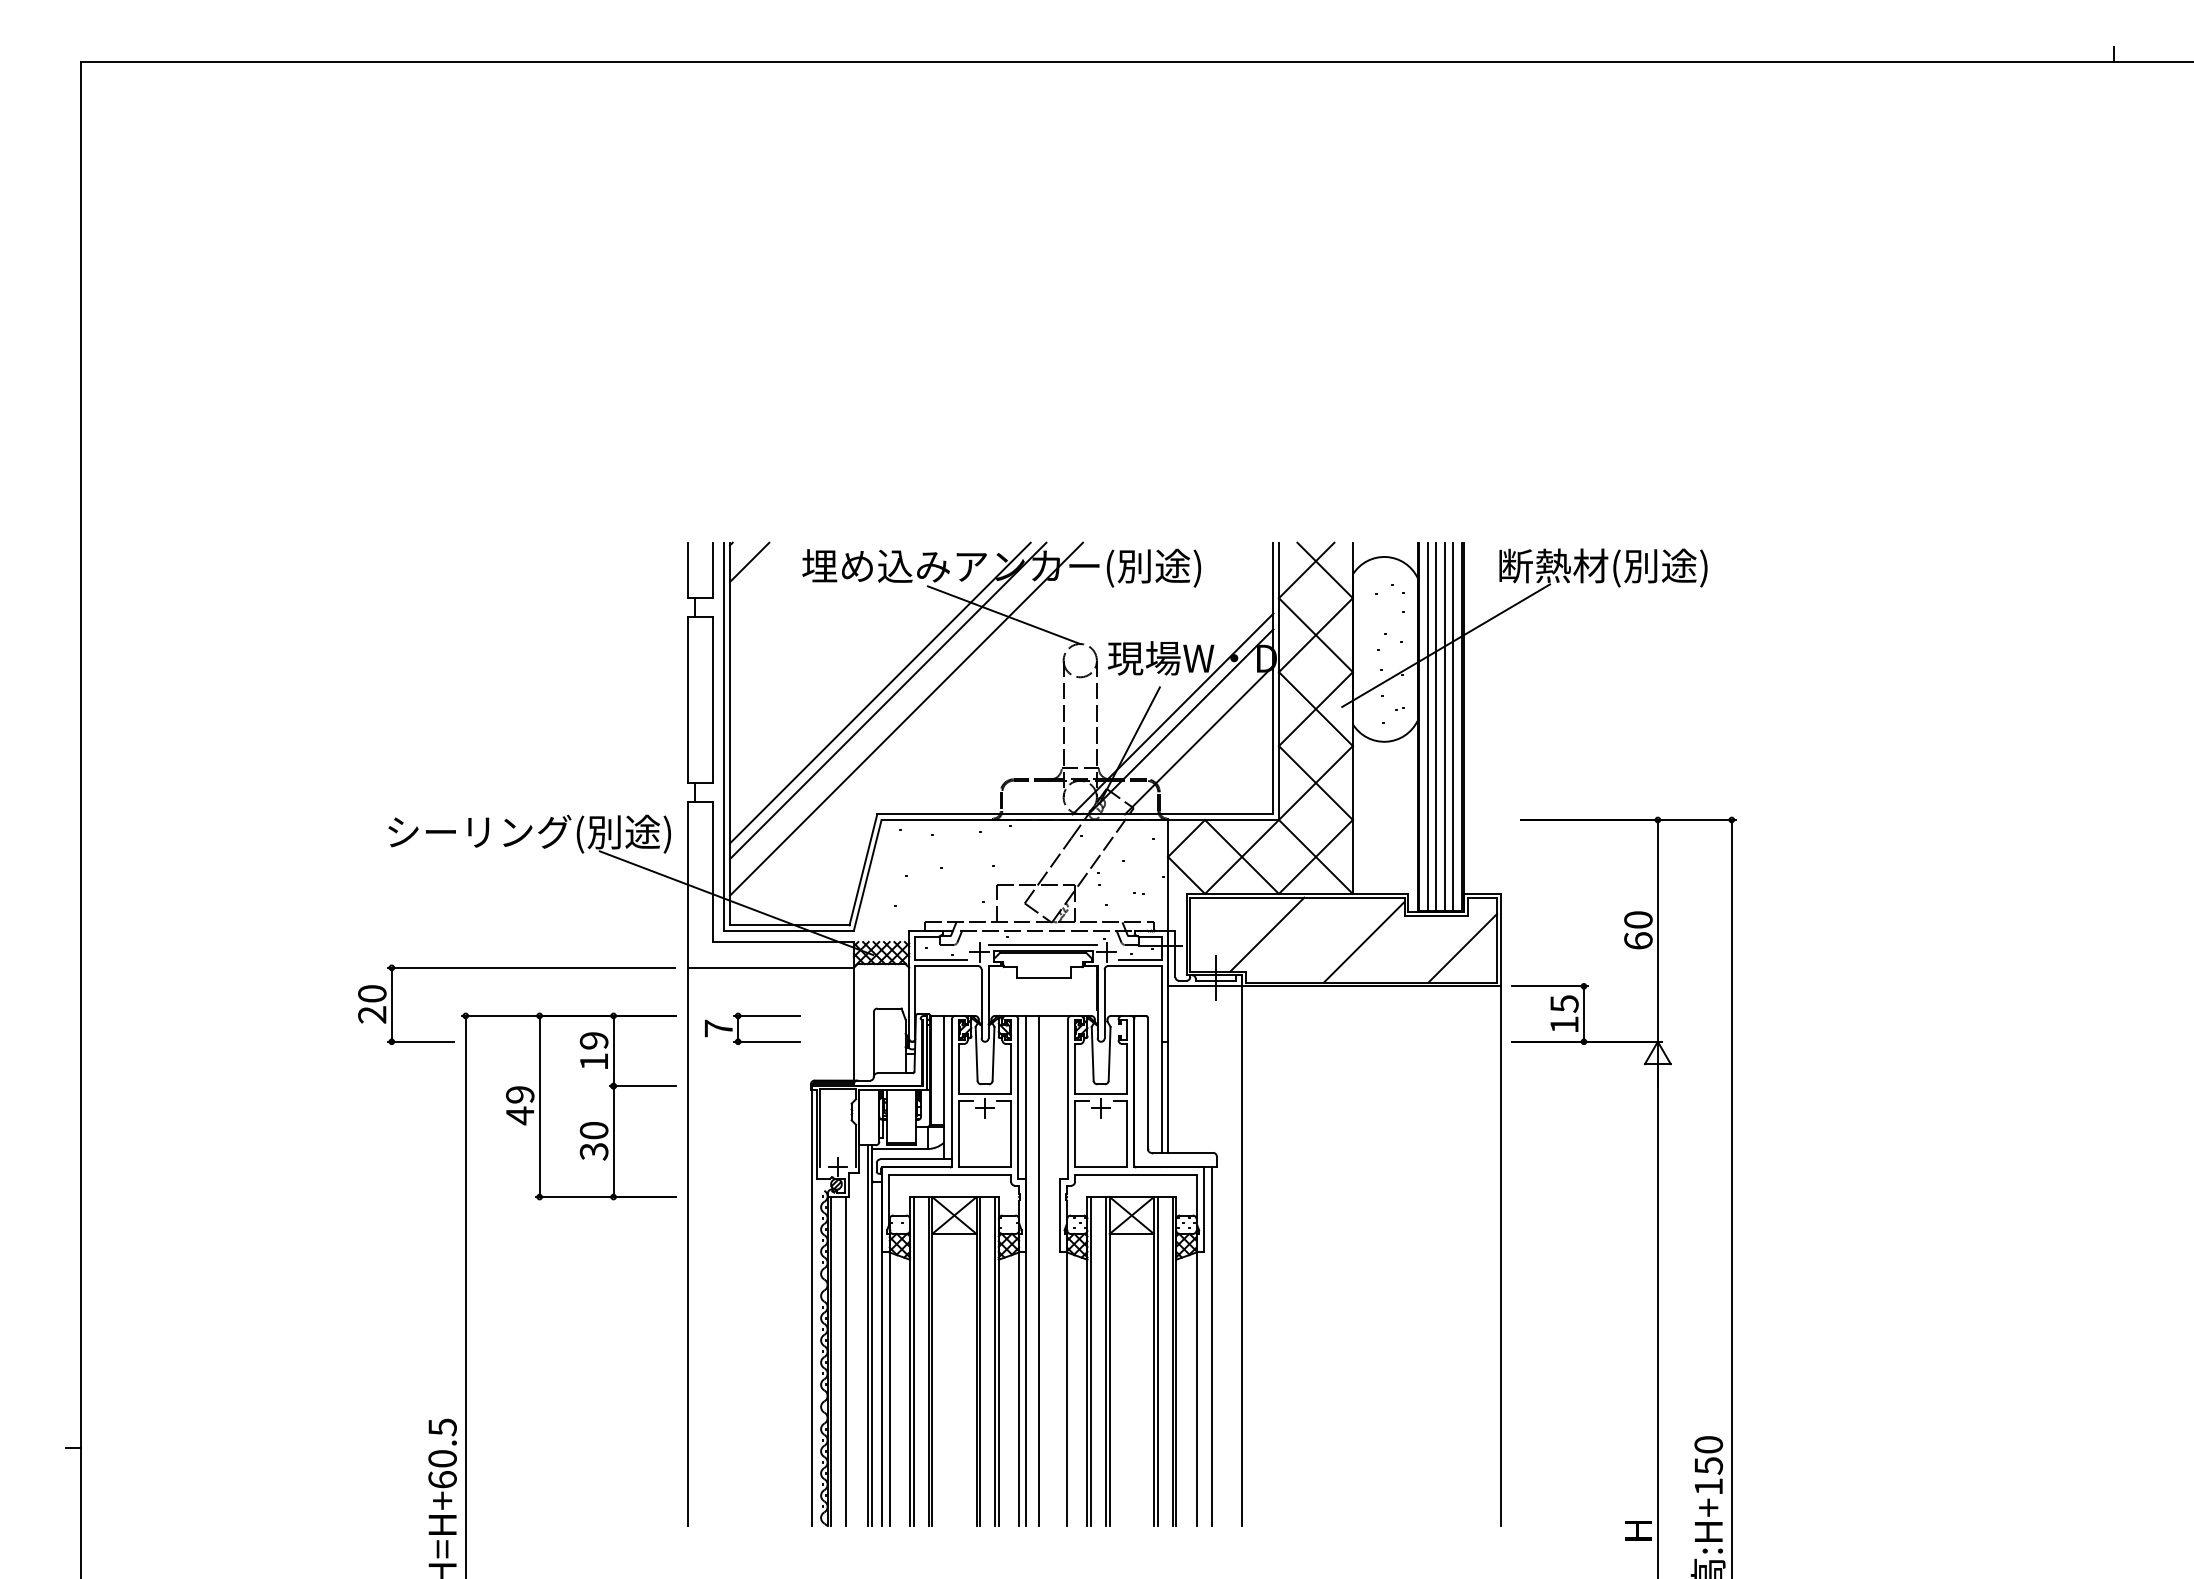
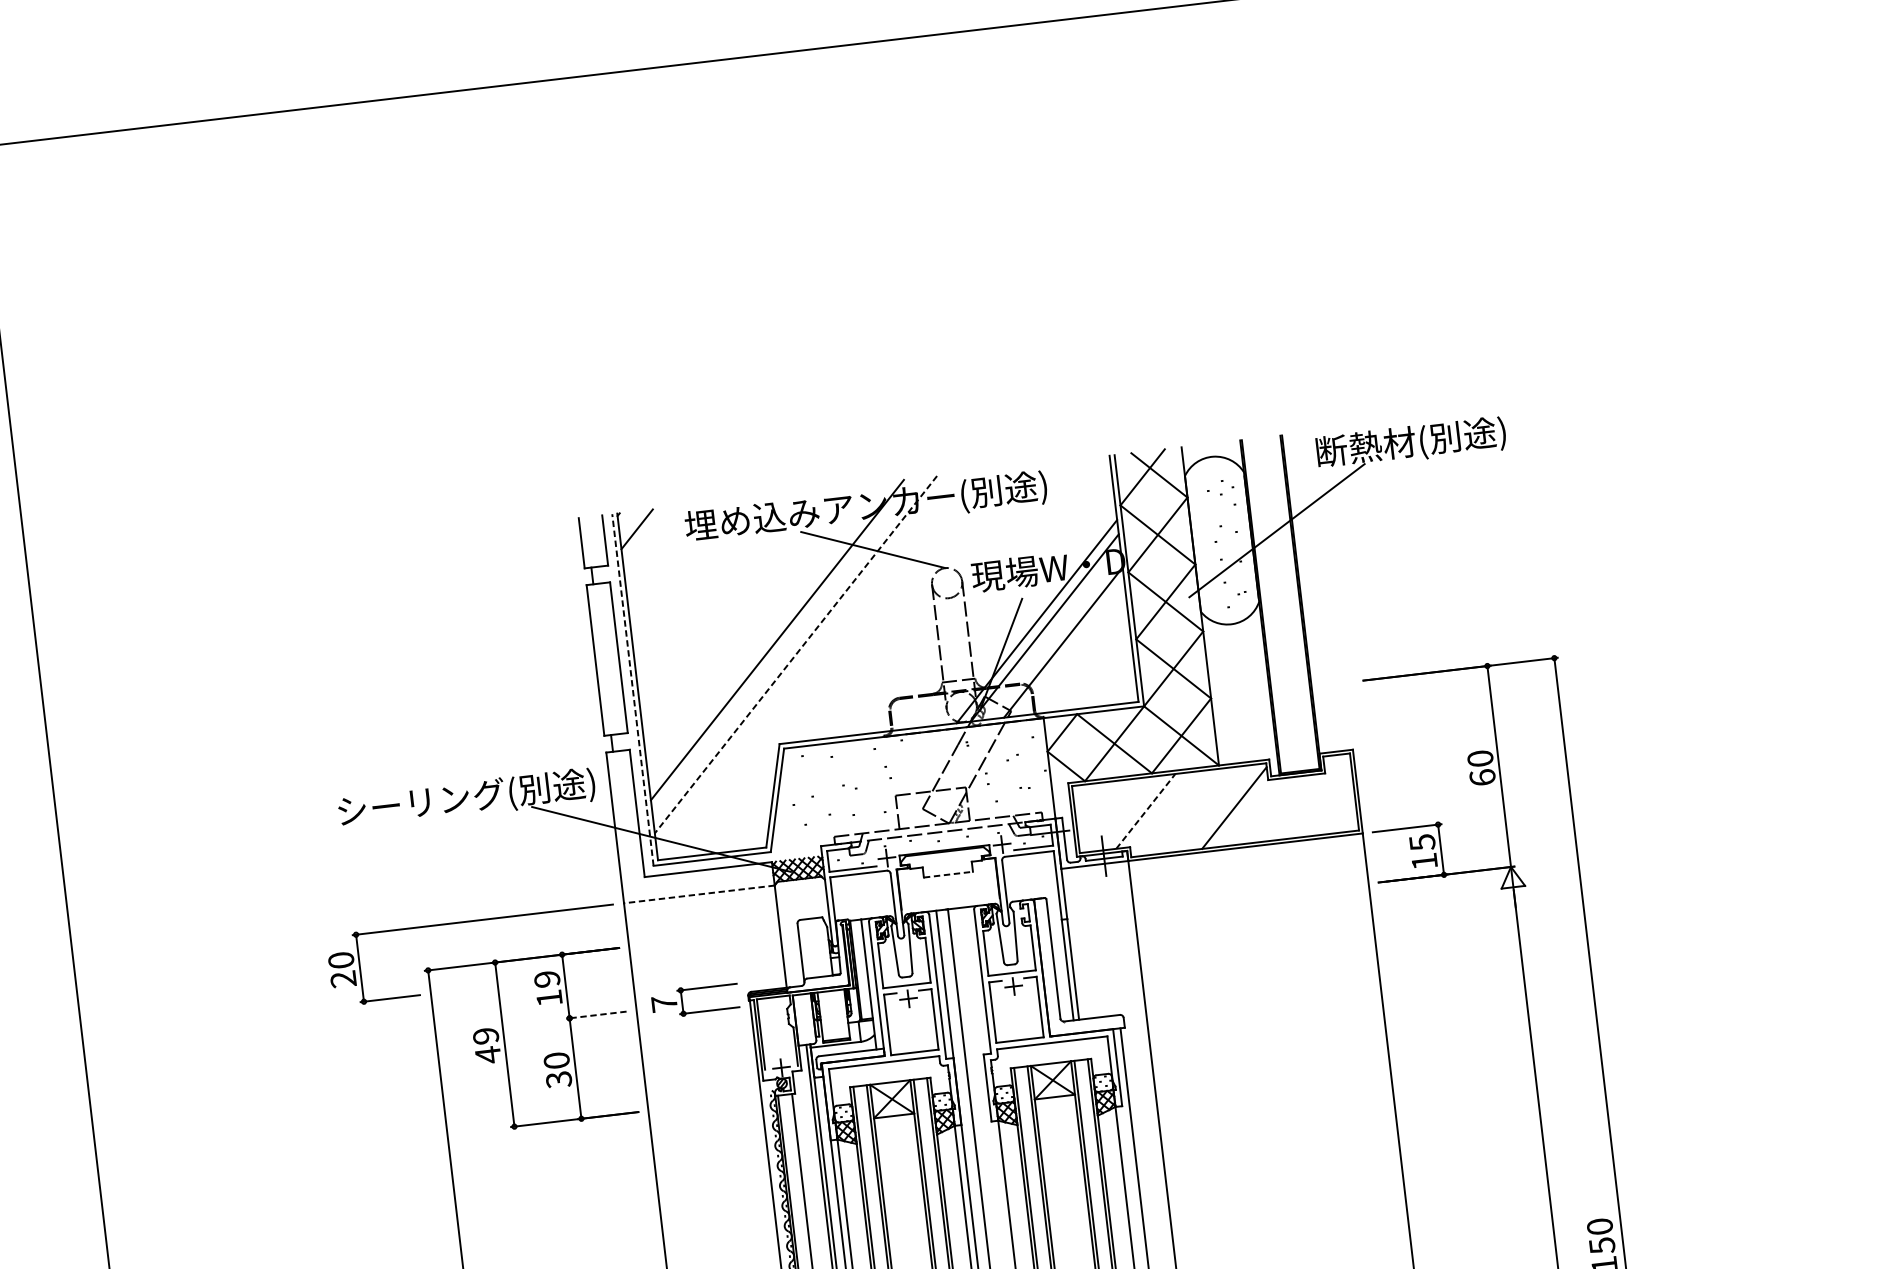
line: (880, 692) -> (769, 633), removed
line: (906, 719) -> (795, 654), solid -> dashed
line: (1427, 726) -> (1268, 605), removed
line: (1436, 726) -> (1276, 604), removed
line: (1444, 726) -> (1284, 604), removed
line: (1453, 726) -> (1292, 603), removed
line: (724, 736) -> (632, 689), solid -> dashed
line: (1267, 934) -> (1145, 811), solid -> dashed
line: (1042, 945) -> (943, 845), removed
line: (1462, 948) -> (1324, 803), removed
line: (770, 967) -> (699, 894), solid -> dashed
line: (1044, 978) -> (948, 874), solid -> dashed
part: (752, 1016) -> (693, 989), moved
line: (642, 1086) -> (595, 1015), solid -> dashed

